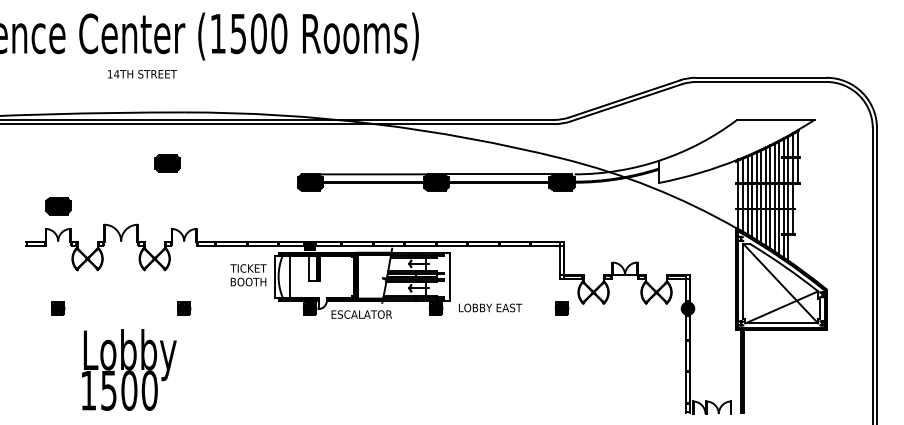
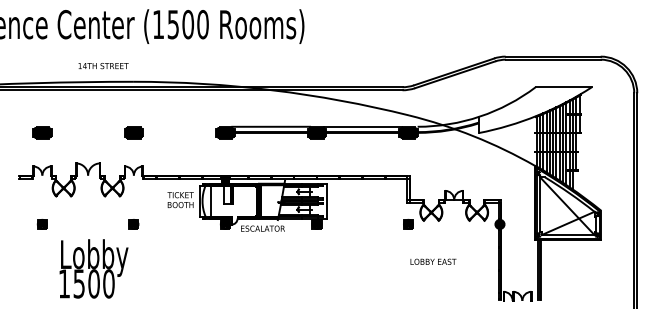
text: (142, 74) -> (103, 66), moved
part: (167, 162) -> (133, 132), moved
part: (58, 205) -> (42, 132), moved
text: (490, 307) -> (433, 261), moved

